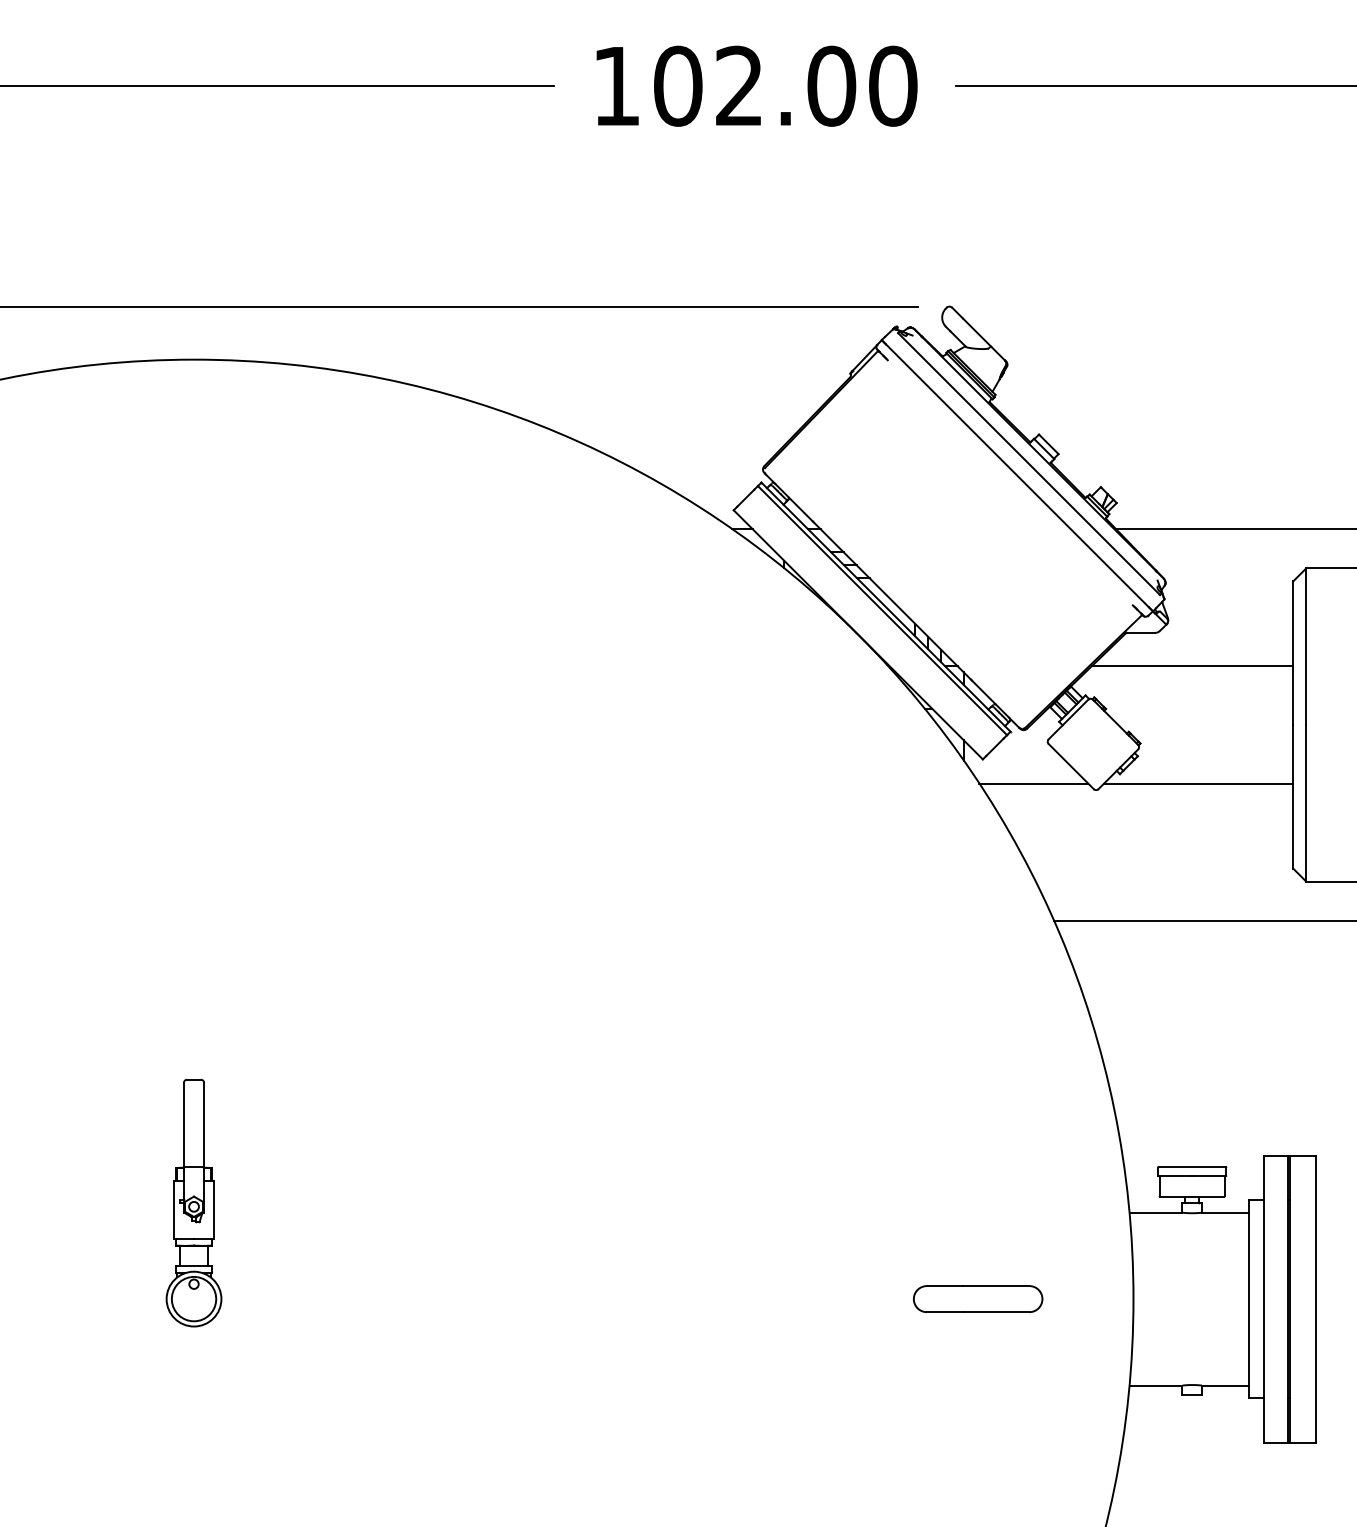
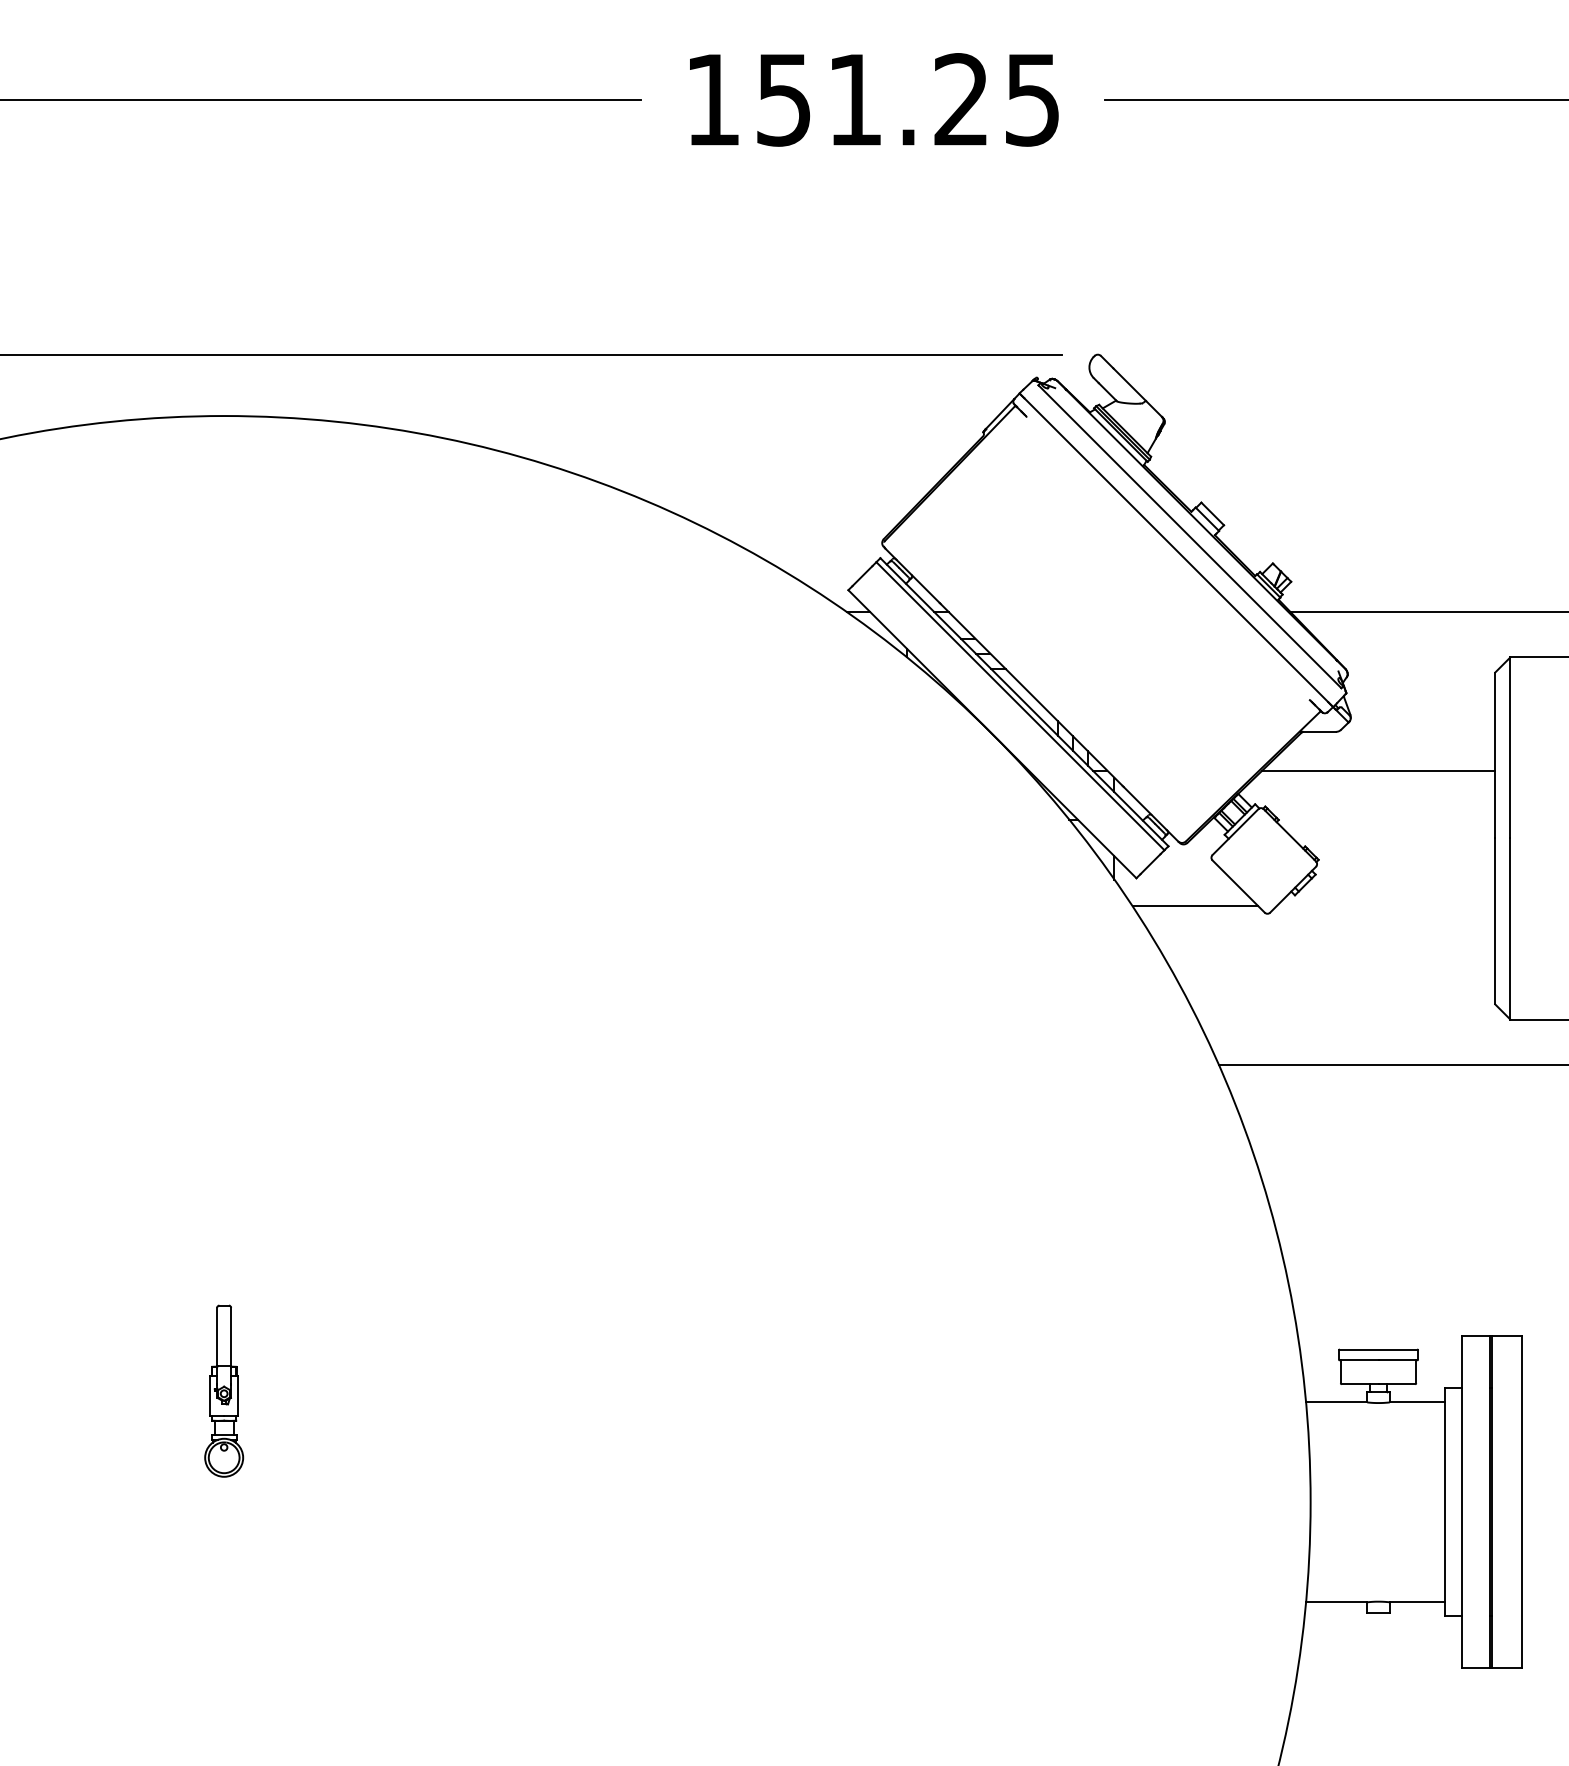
text: (785, 85) -> (908, 99), 102.00 -> 151.25
line: (1198, 783) -> (1385, 906), removed
part: (193, 1202) -> (223, 1390), size x0.6
part: (977, 1299) -> (1130, 1502), removed

